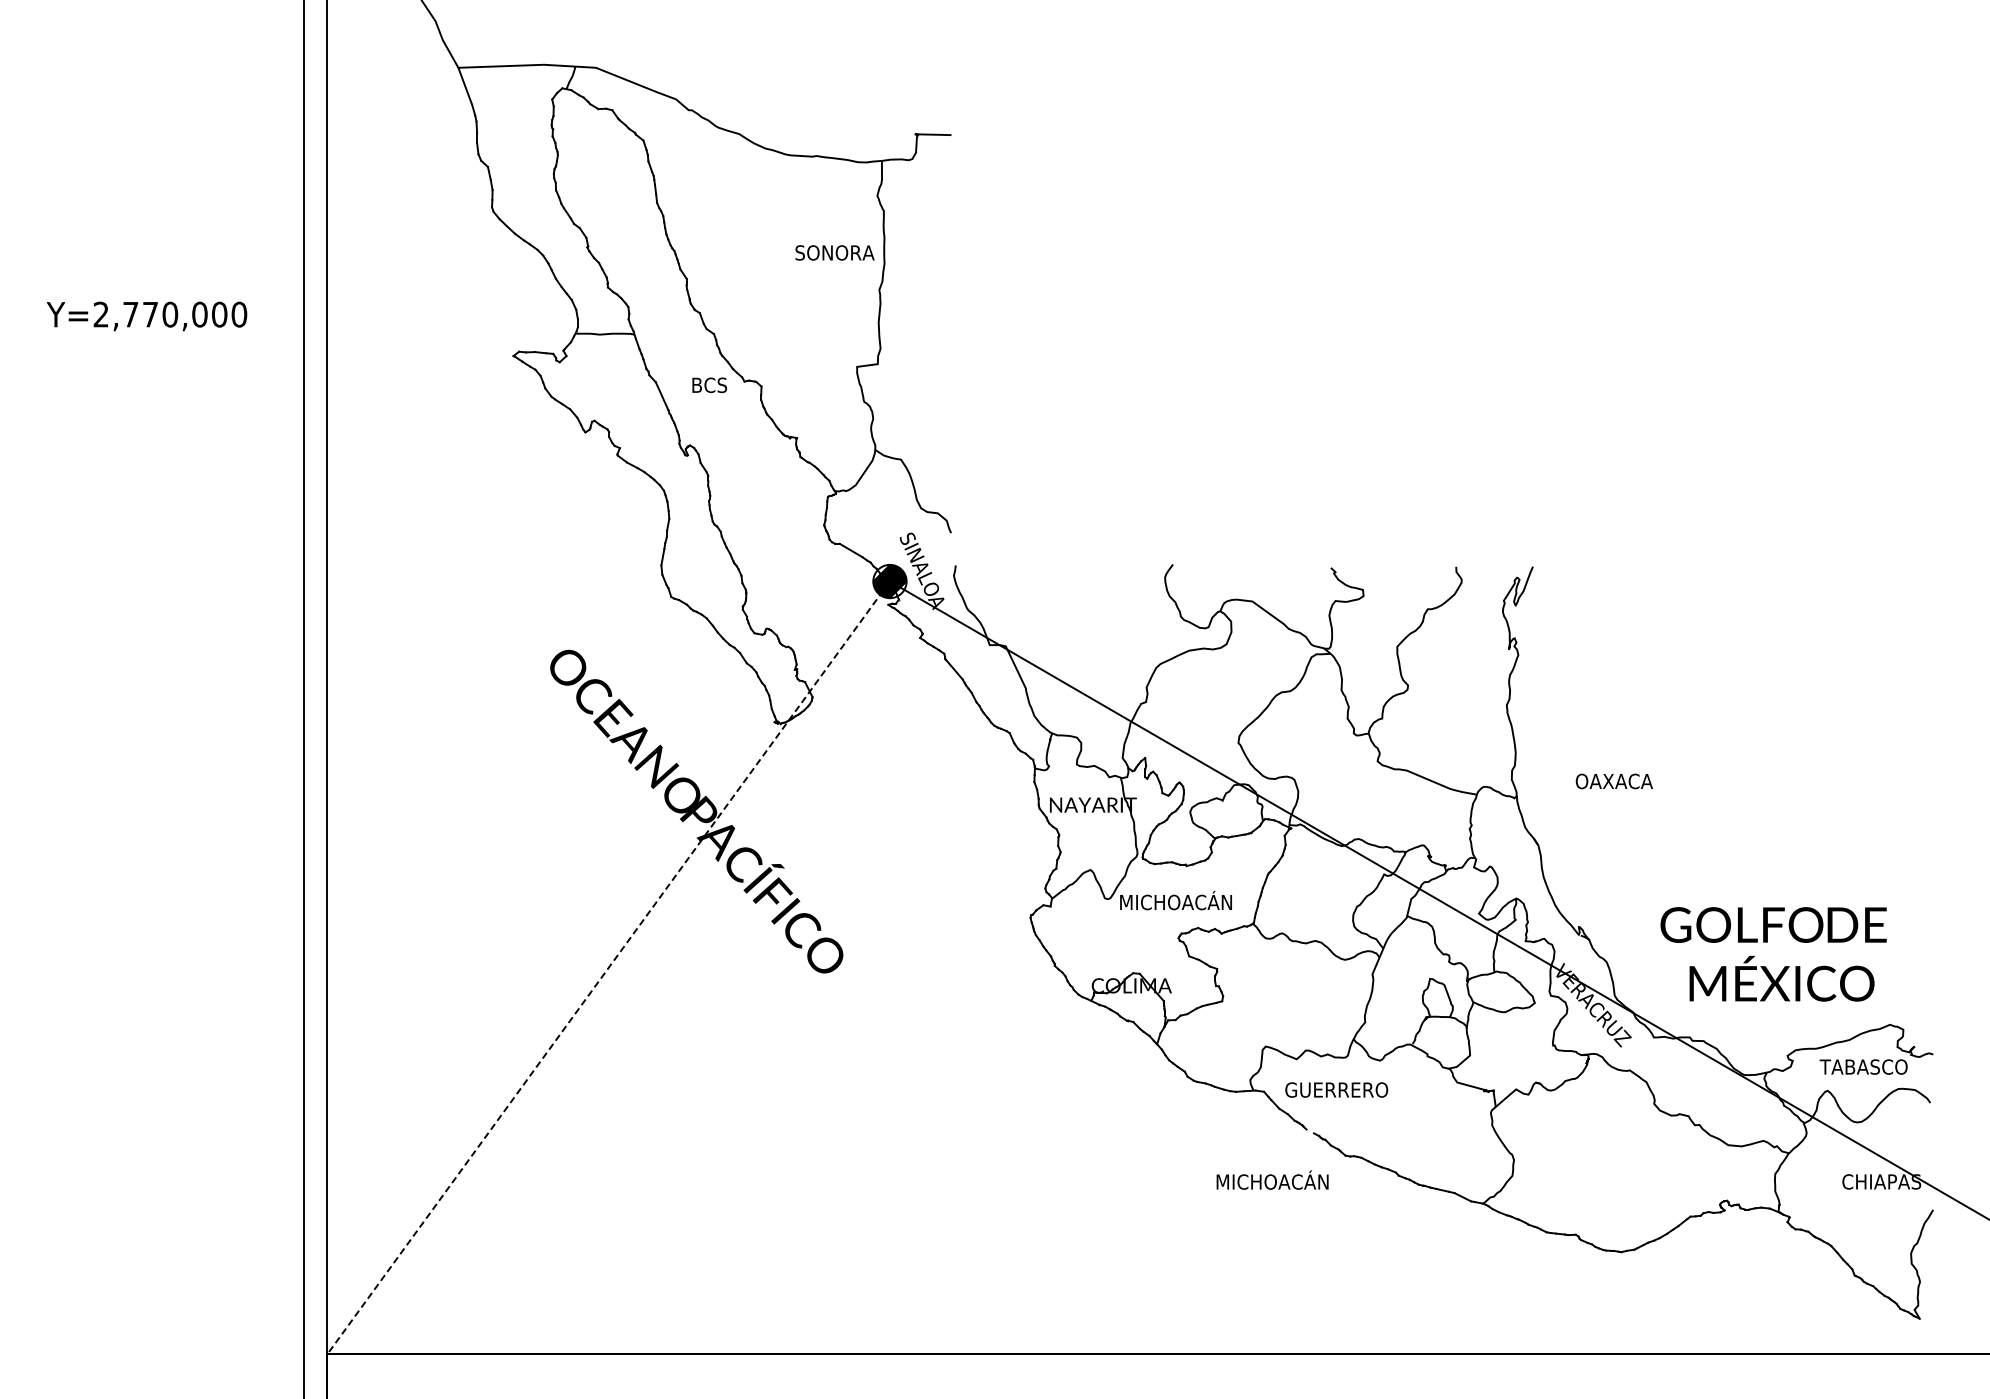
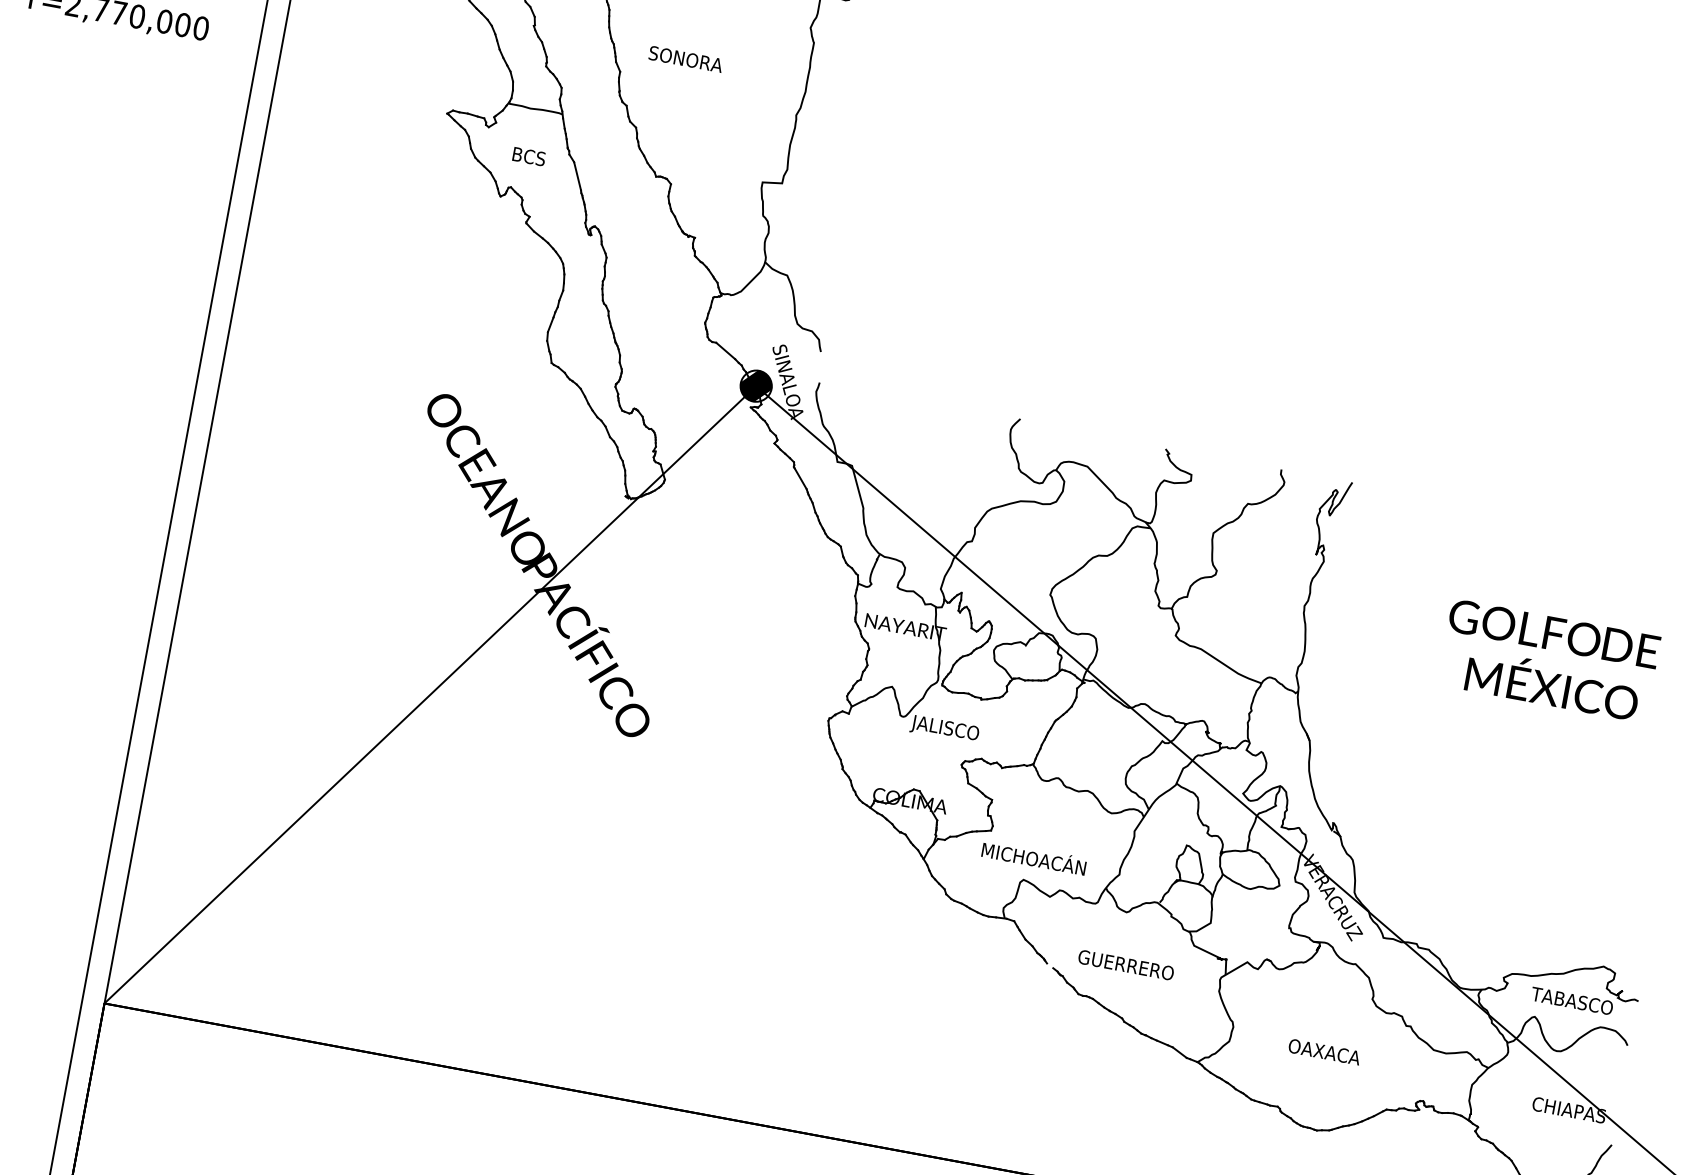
text: (834, 252) -> (685, 58), moved
text: (709, 385) -> (528, 156), moved
text: (1613, 781) -> (1323, 1051), moved
text: (1174, 902) -> (963, 731), MICHOACÁN -> JALISCO
text: (1773, 954) -> (1549, 661), moved
line: (608, 967) -> (430, 694), dashed -> solid
text: (1336, 1089) -> (1126, 964), moved
text: (1272, 1179) -> (1034, 856), moved

